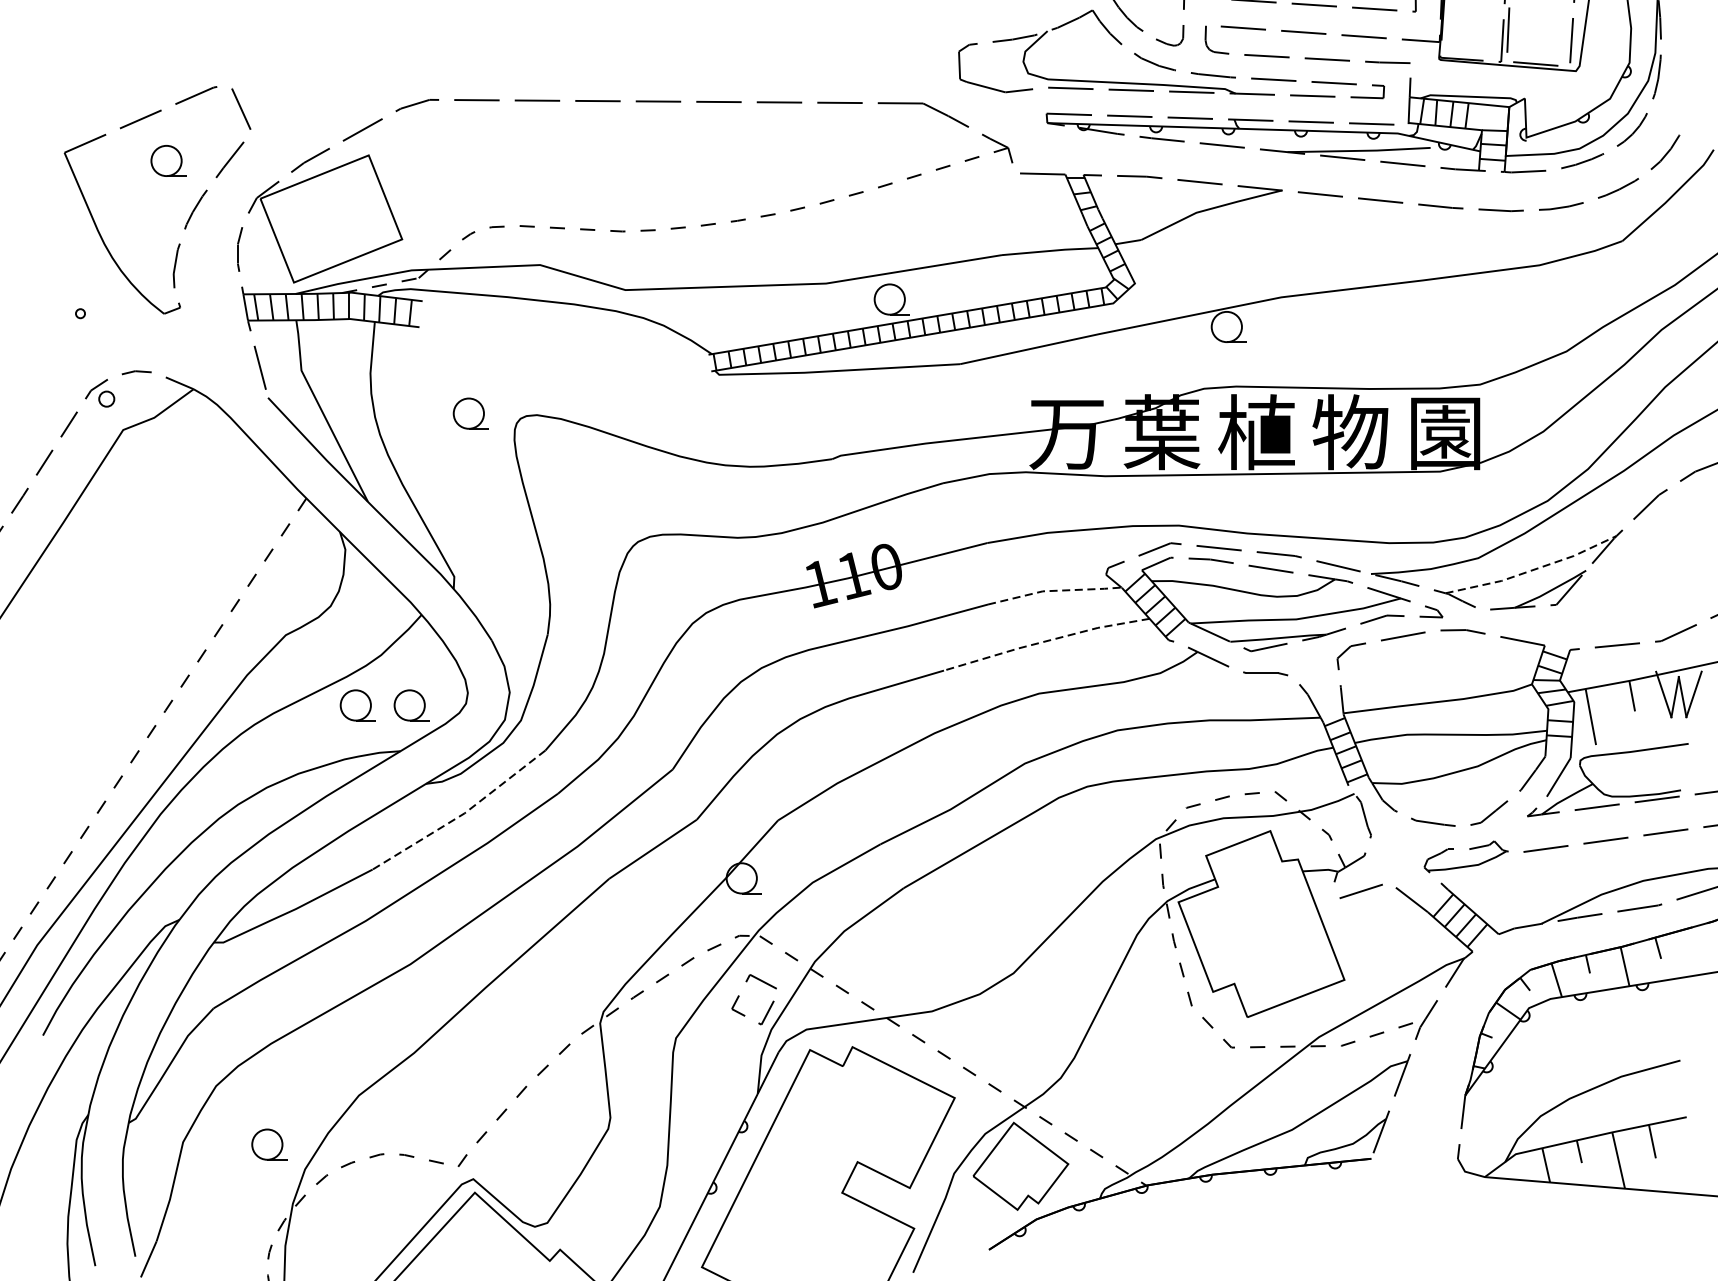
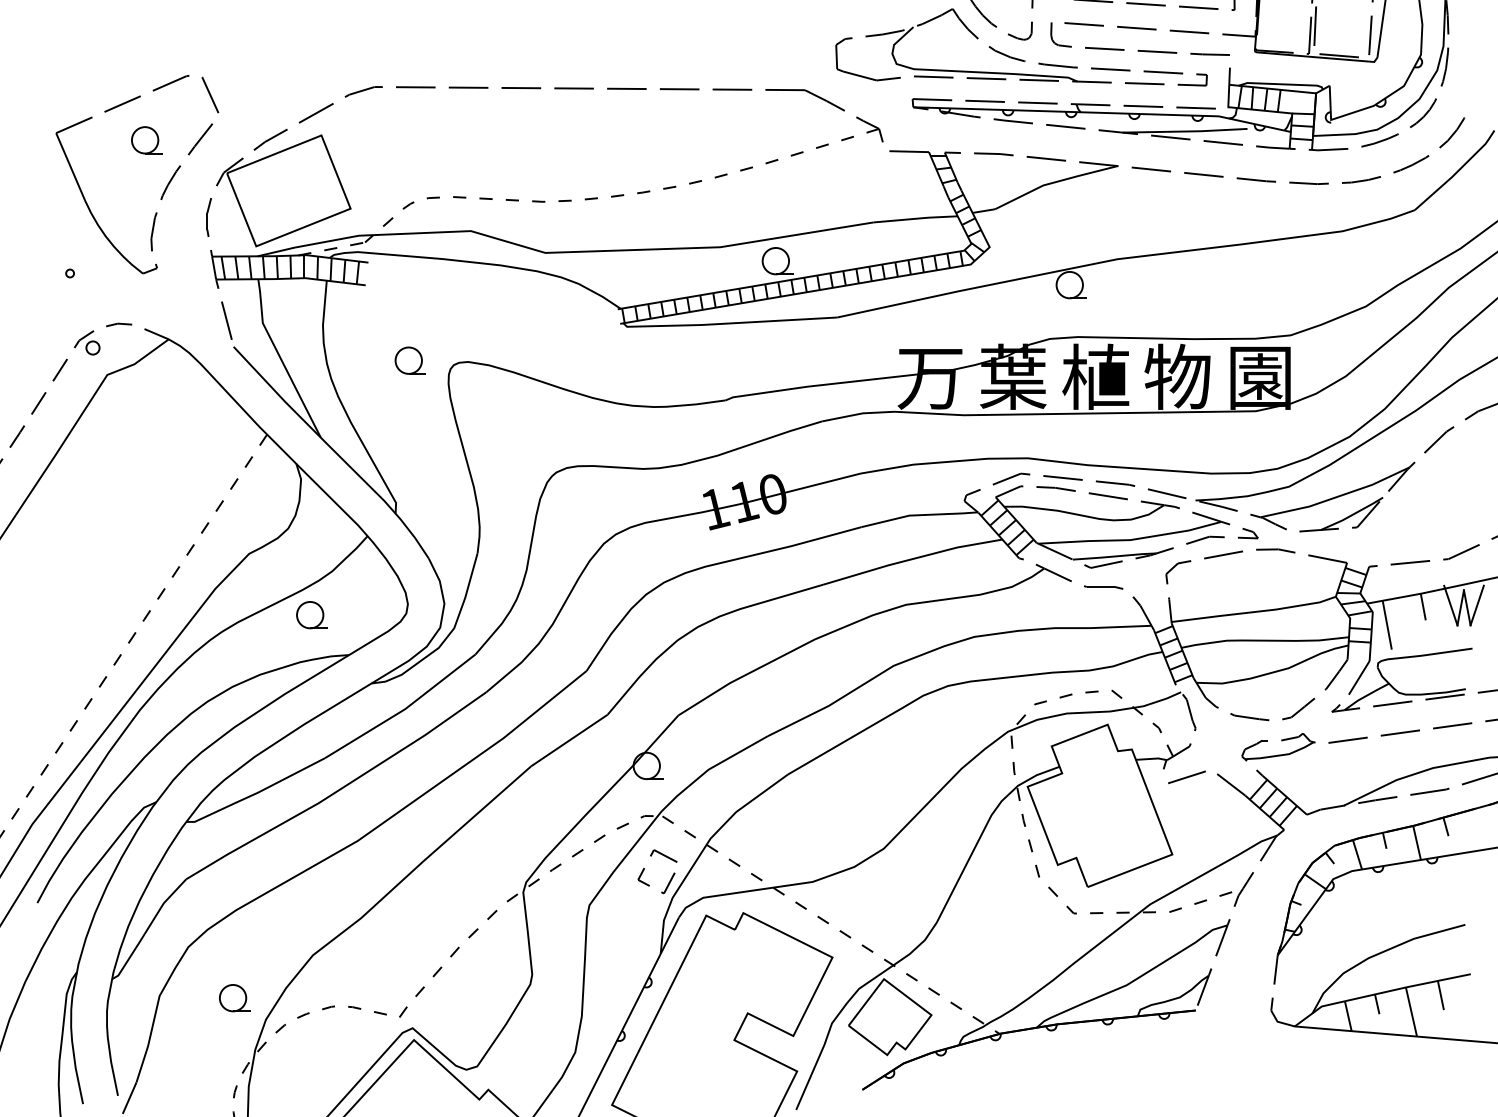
line: (1532, 570) -> (1336, 497), dashed -> solid
line: (1054, 591) -> (919, 515), dashed -> solid
line: (1045, 641) -> (911, 559), dashed -> solid
part: (411, 705) -> (358, 615), removed
line: (462, 814) -> (403, 710), dashed -> solid

